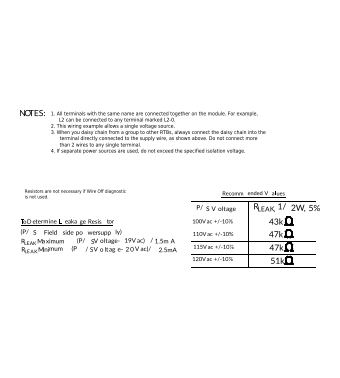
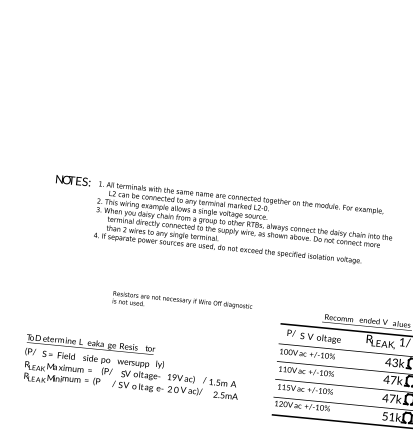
text: (75, 193) -> (182, 303), moved
fill: (248, 234) -> (355, 376), removed
text: (98, 236) -> (131, 367), moved

